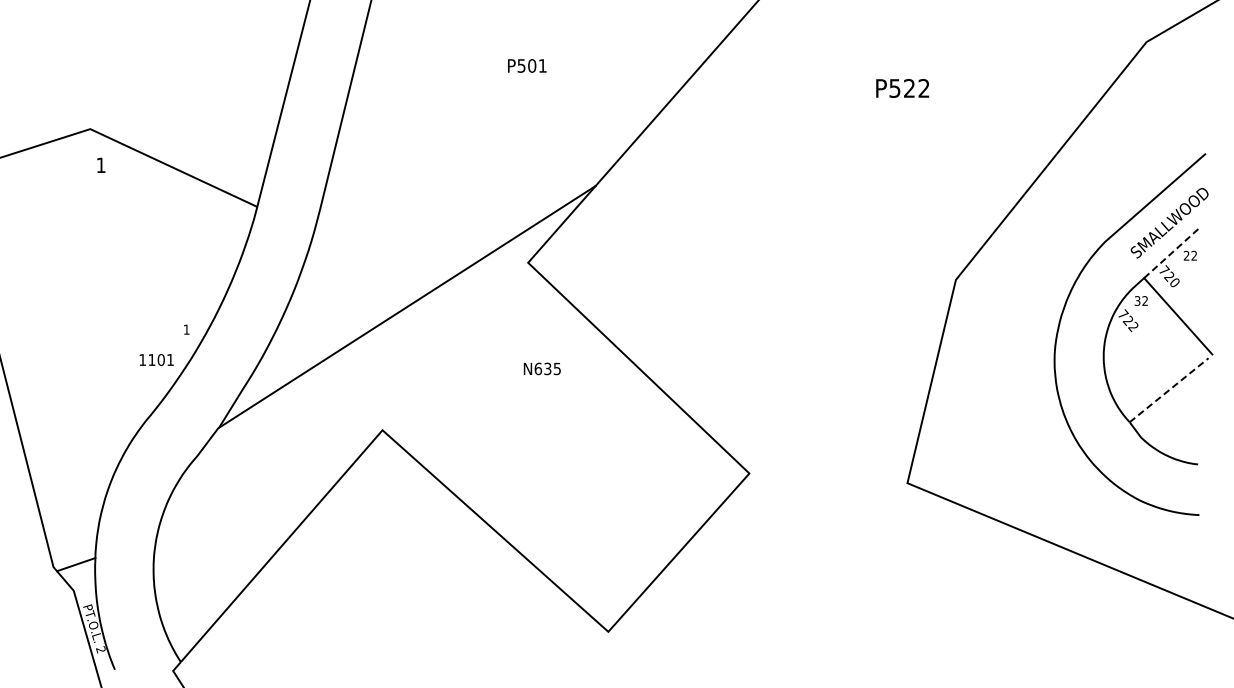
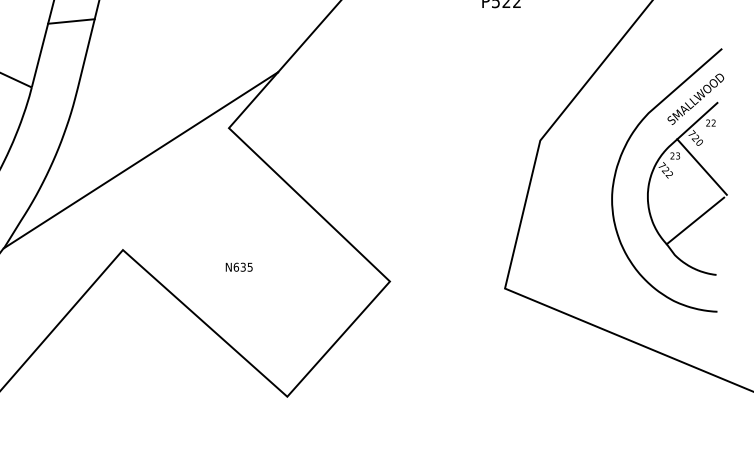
line: (311, 116) -> (71, 21), added
line: (1172, 252) -> (697, 120), dashed -> solid
text: (1140, 300) -> (674, 155), 32 -> 23
text: (541, 368) -> (238, 266), moved
line: (1169, 390) -> (695, 221), dashed -> solid

